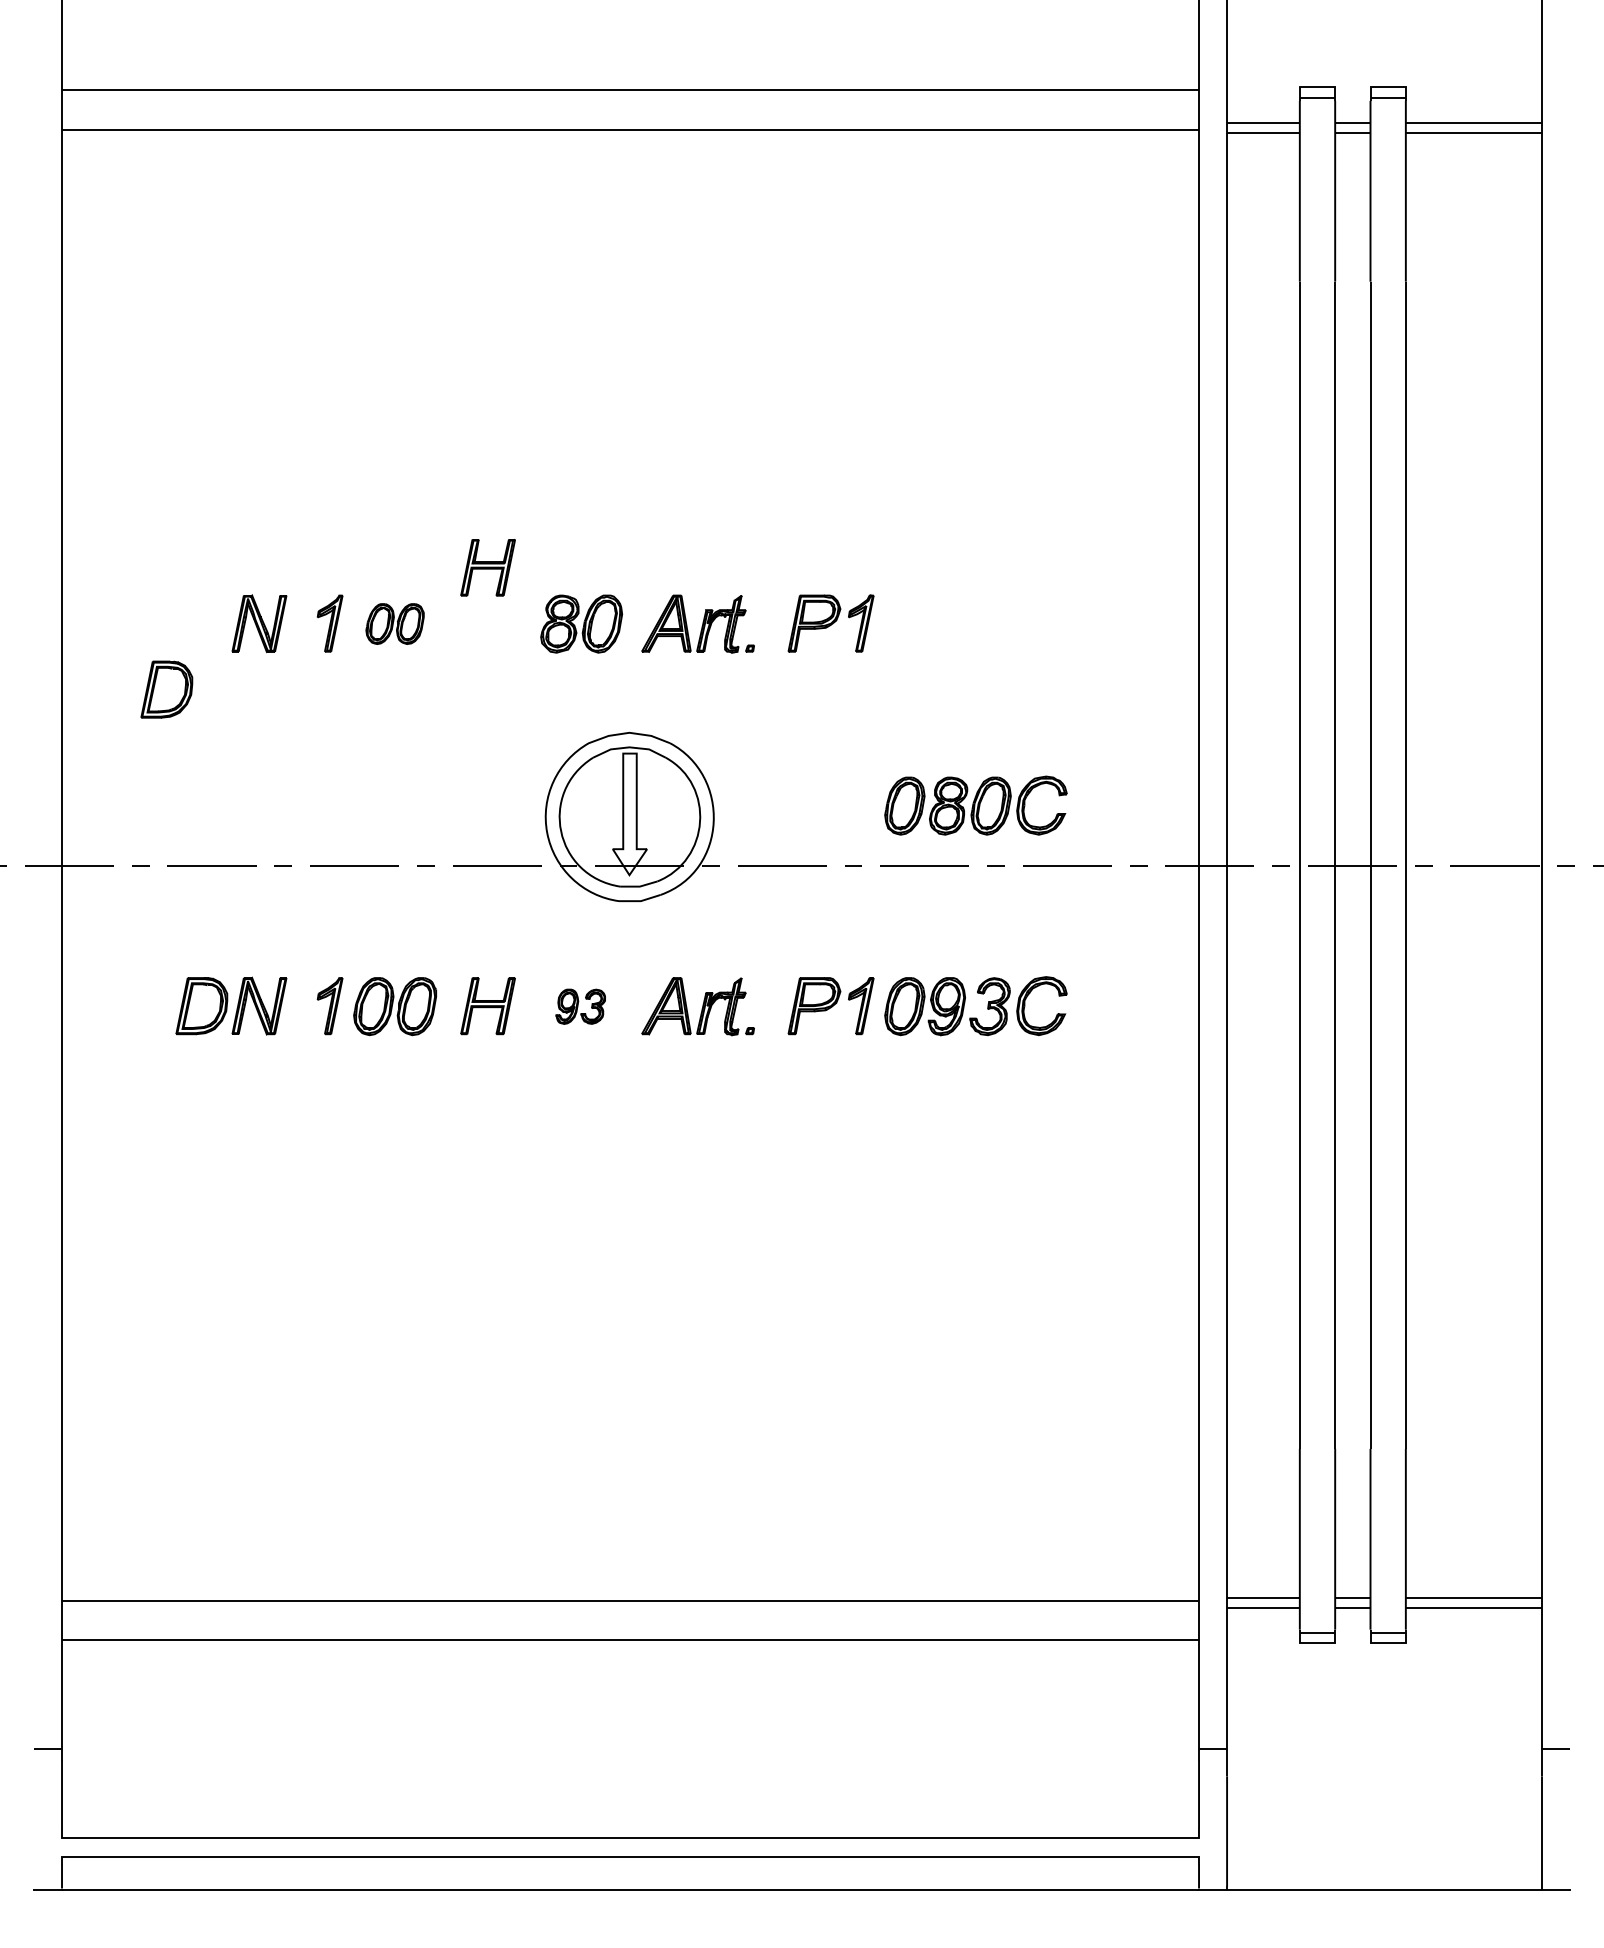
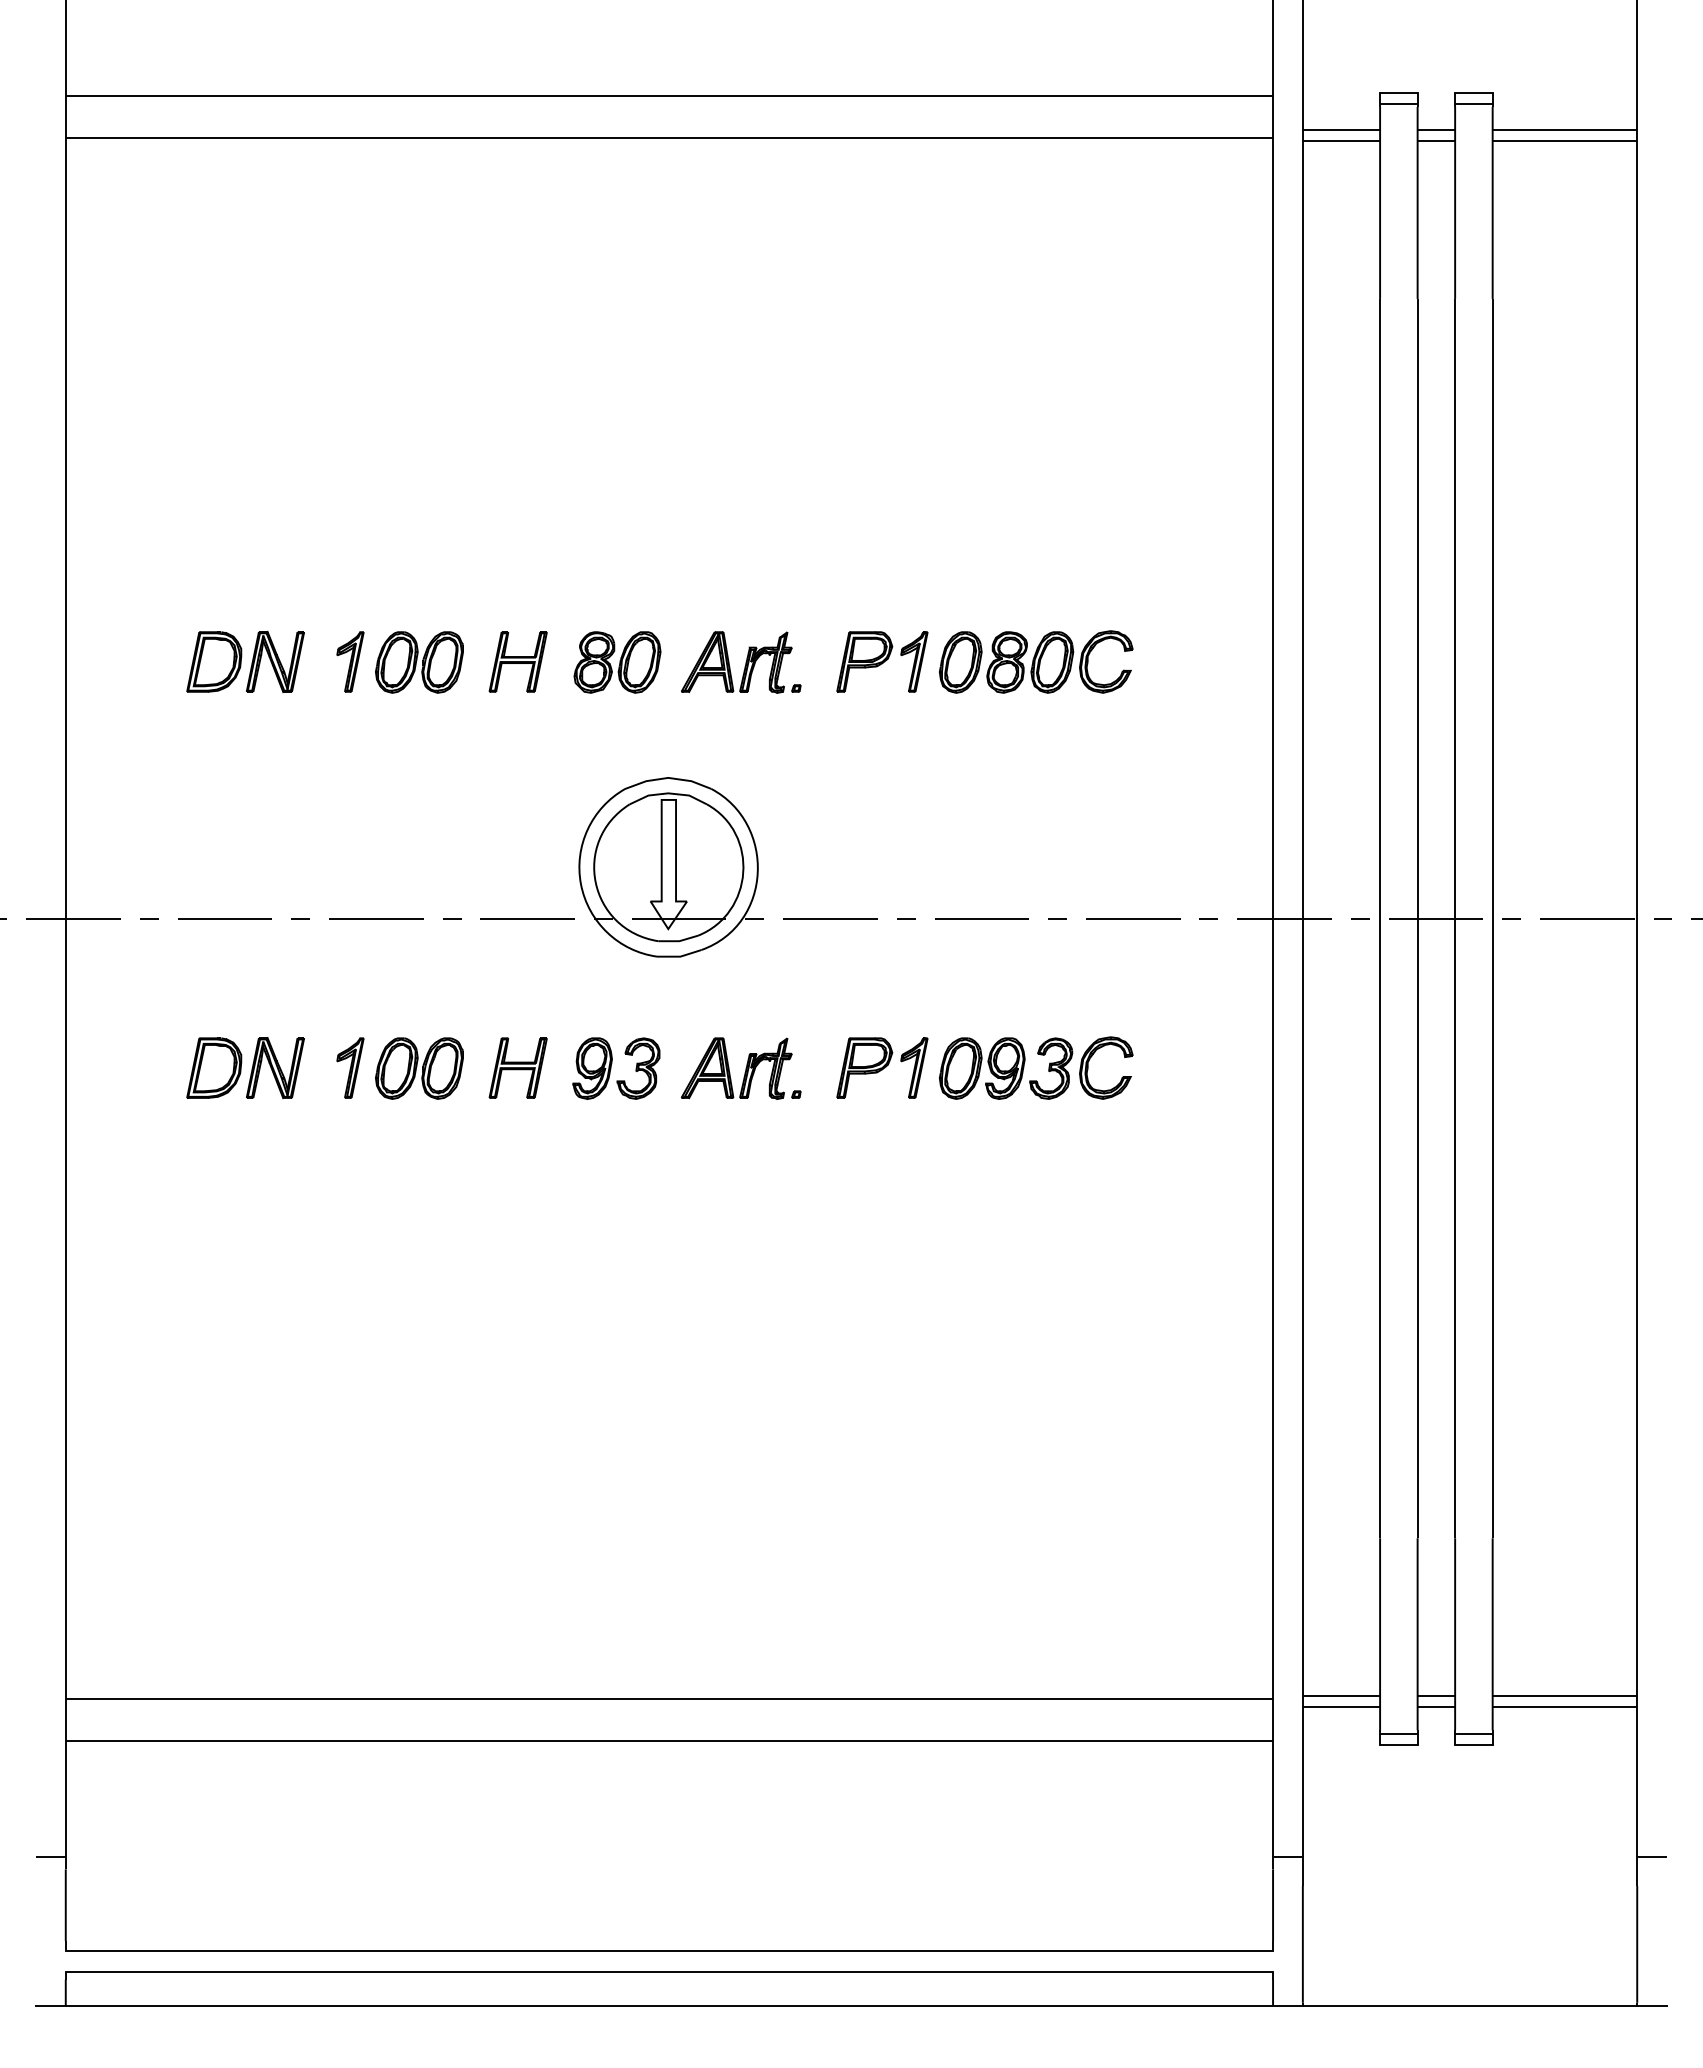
part: (487, 567) -> (517, 661), moved
part: (394, 623) -> (418, 661), size x1.43
part: (166, 689) -> (213, 661), moved
part: (975, 805) -> (1035, 661), moved
part: (580, 1006) -> (616, 1068), size x1.67

